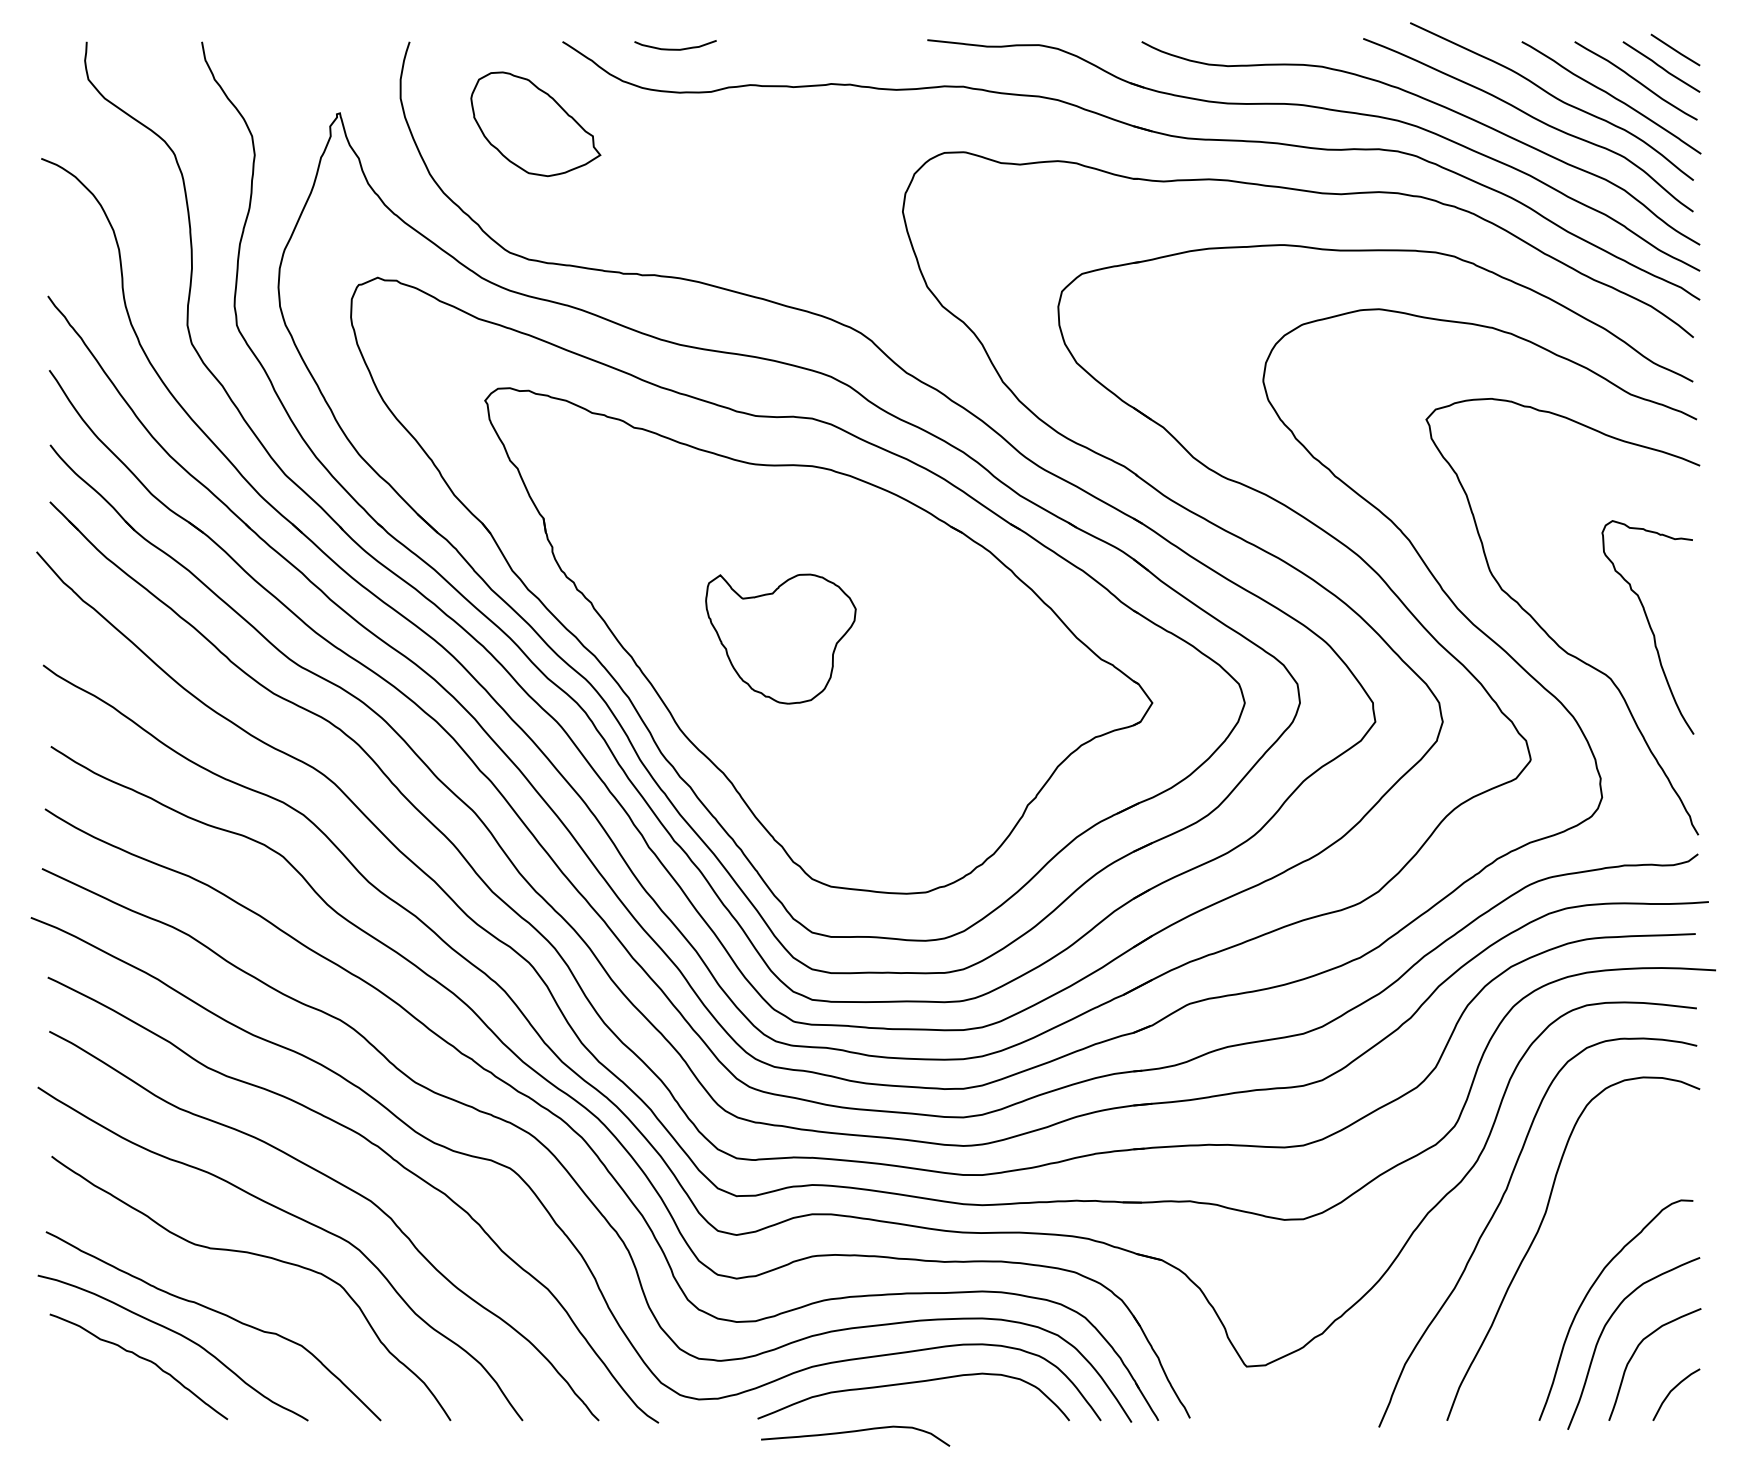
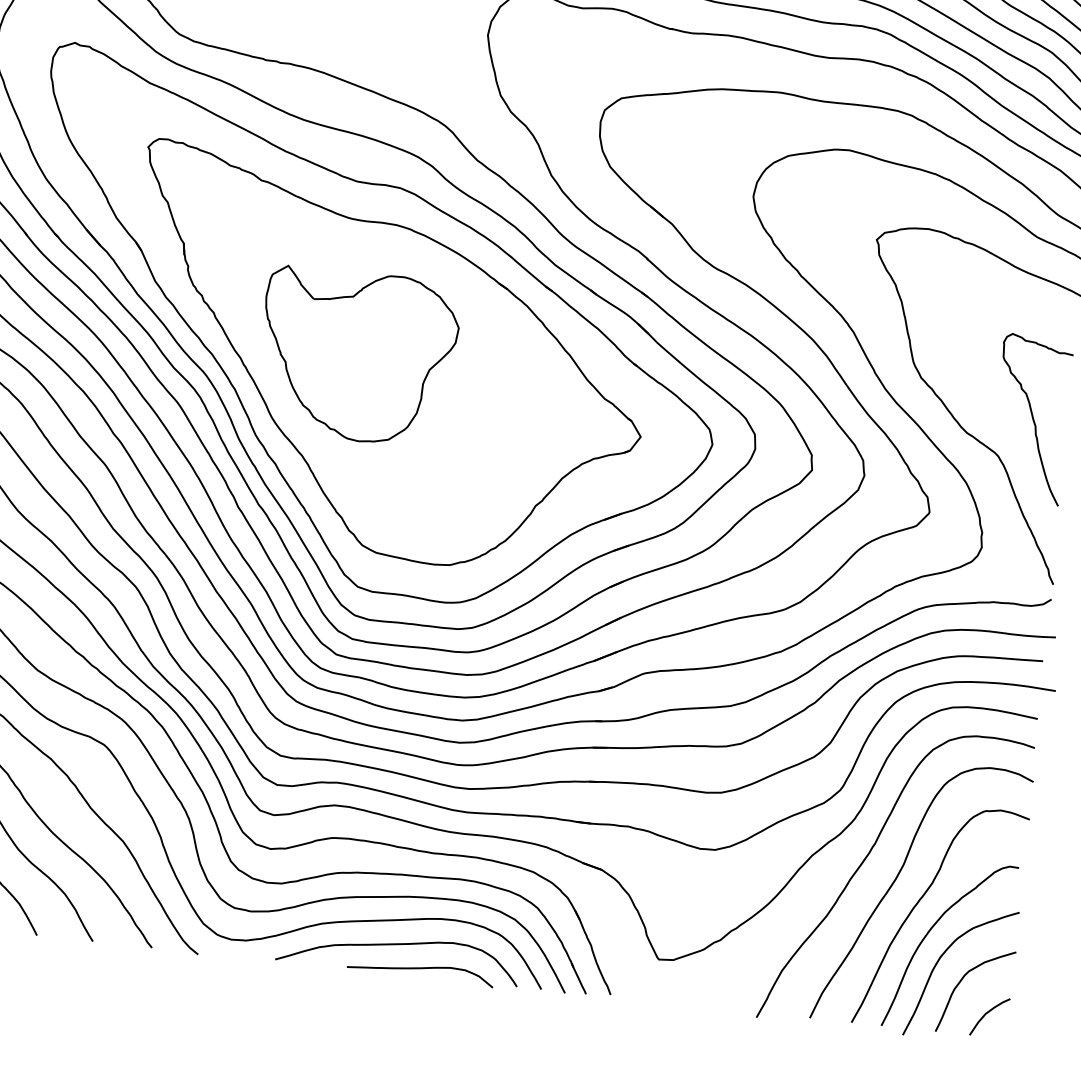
part: (780, 638) -> (357, 356), size x1.67
curve: (1570, 1258) -> (919, 902), added
curve: (855, 1432) -> (420, 969), moved

